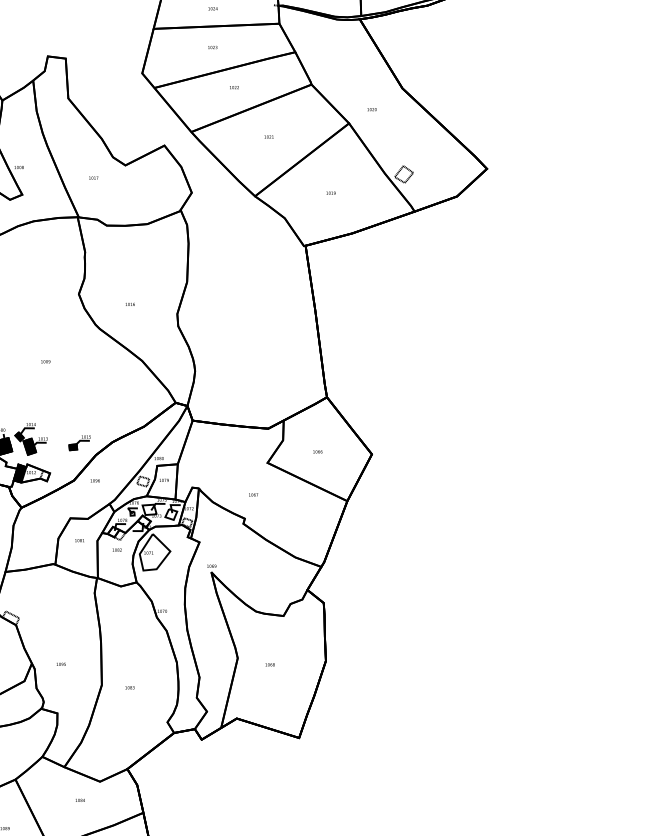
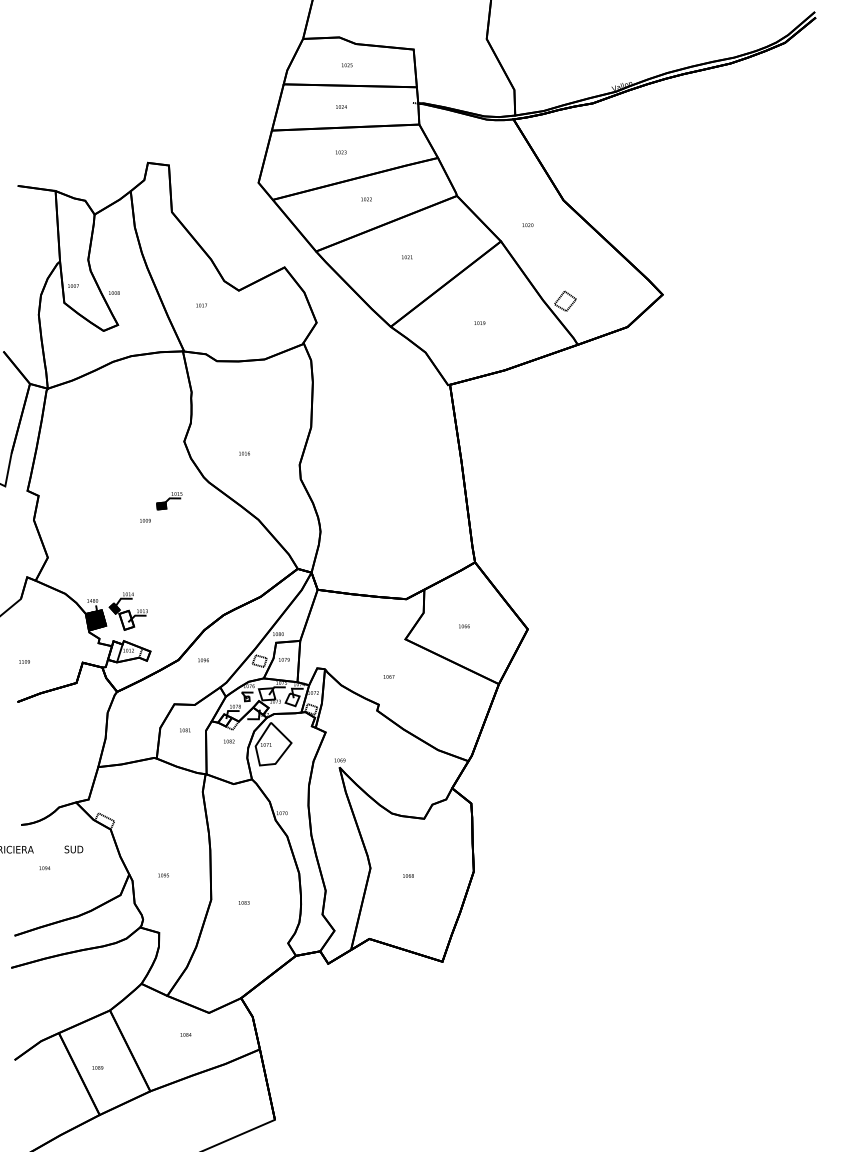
part: (79, 443) -> (169, 501), moved
fill: (29, 446) -> (126, 619), removed
fill: (19, 473) -> (114, 651), removed

